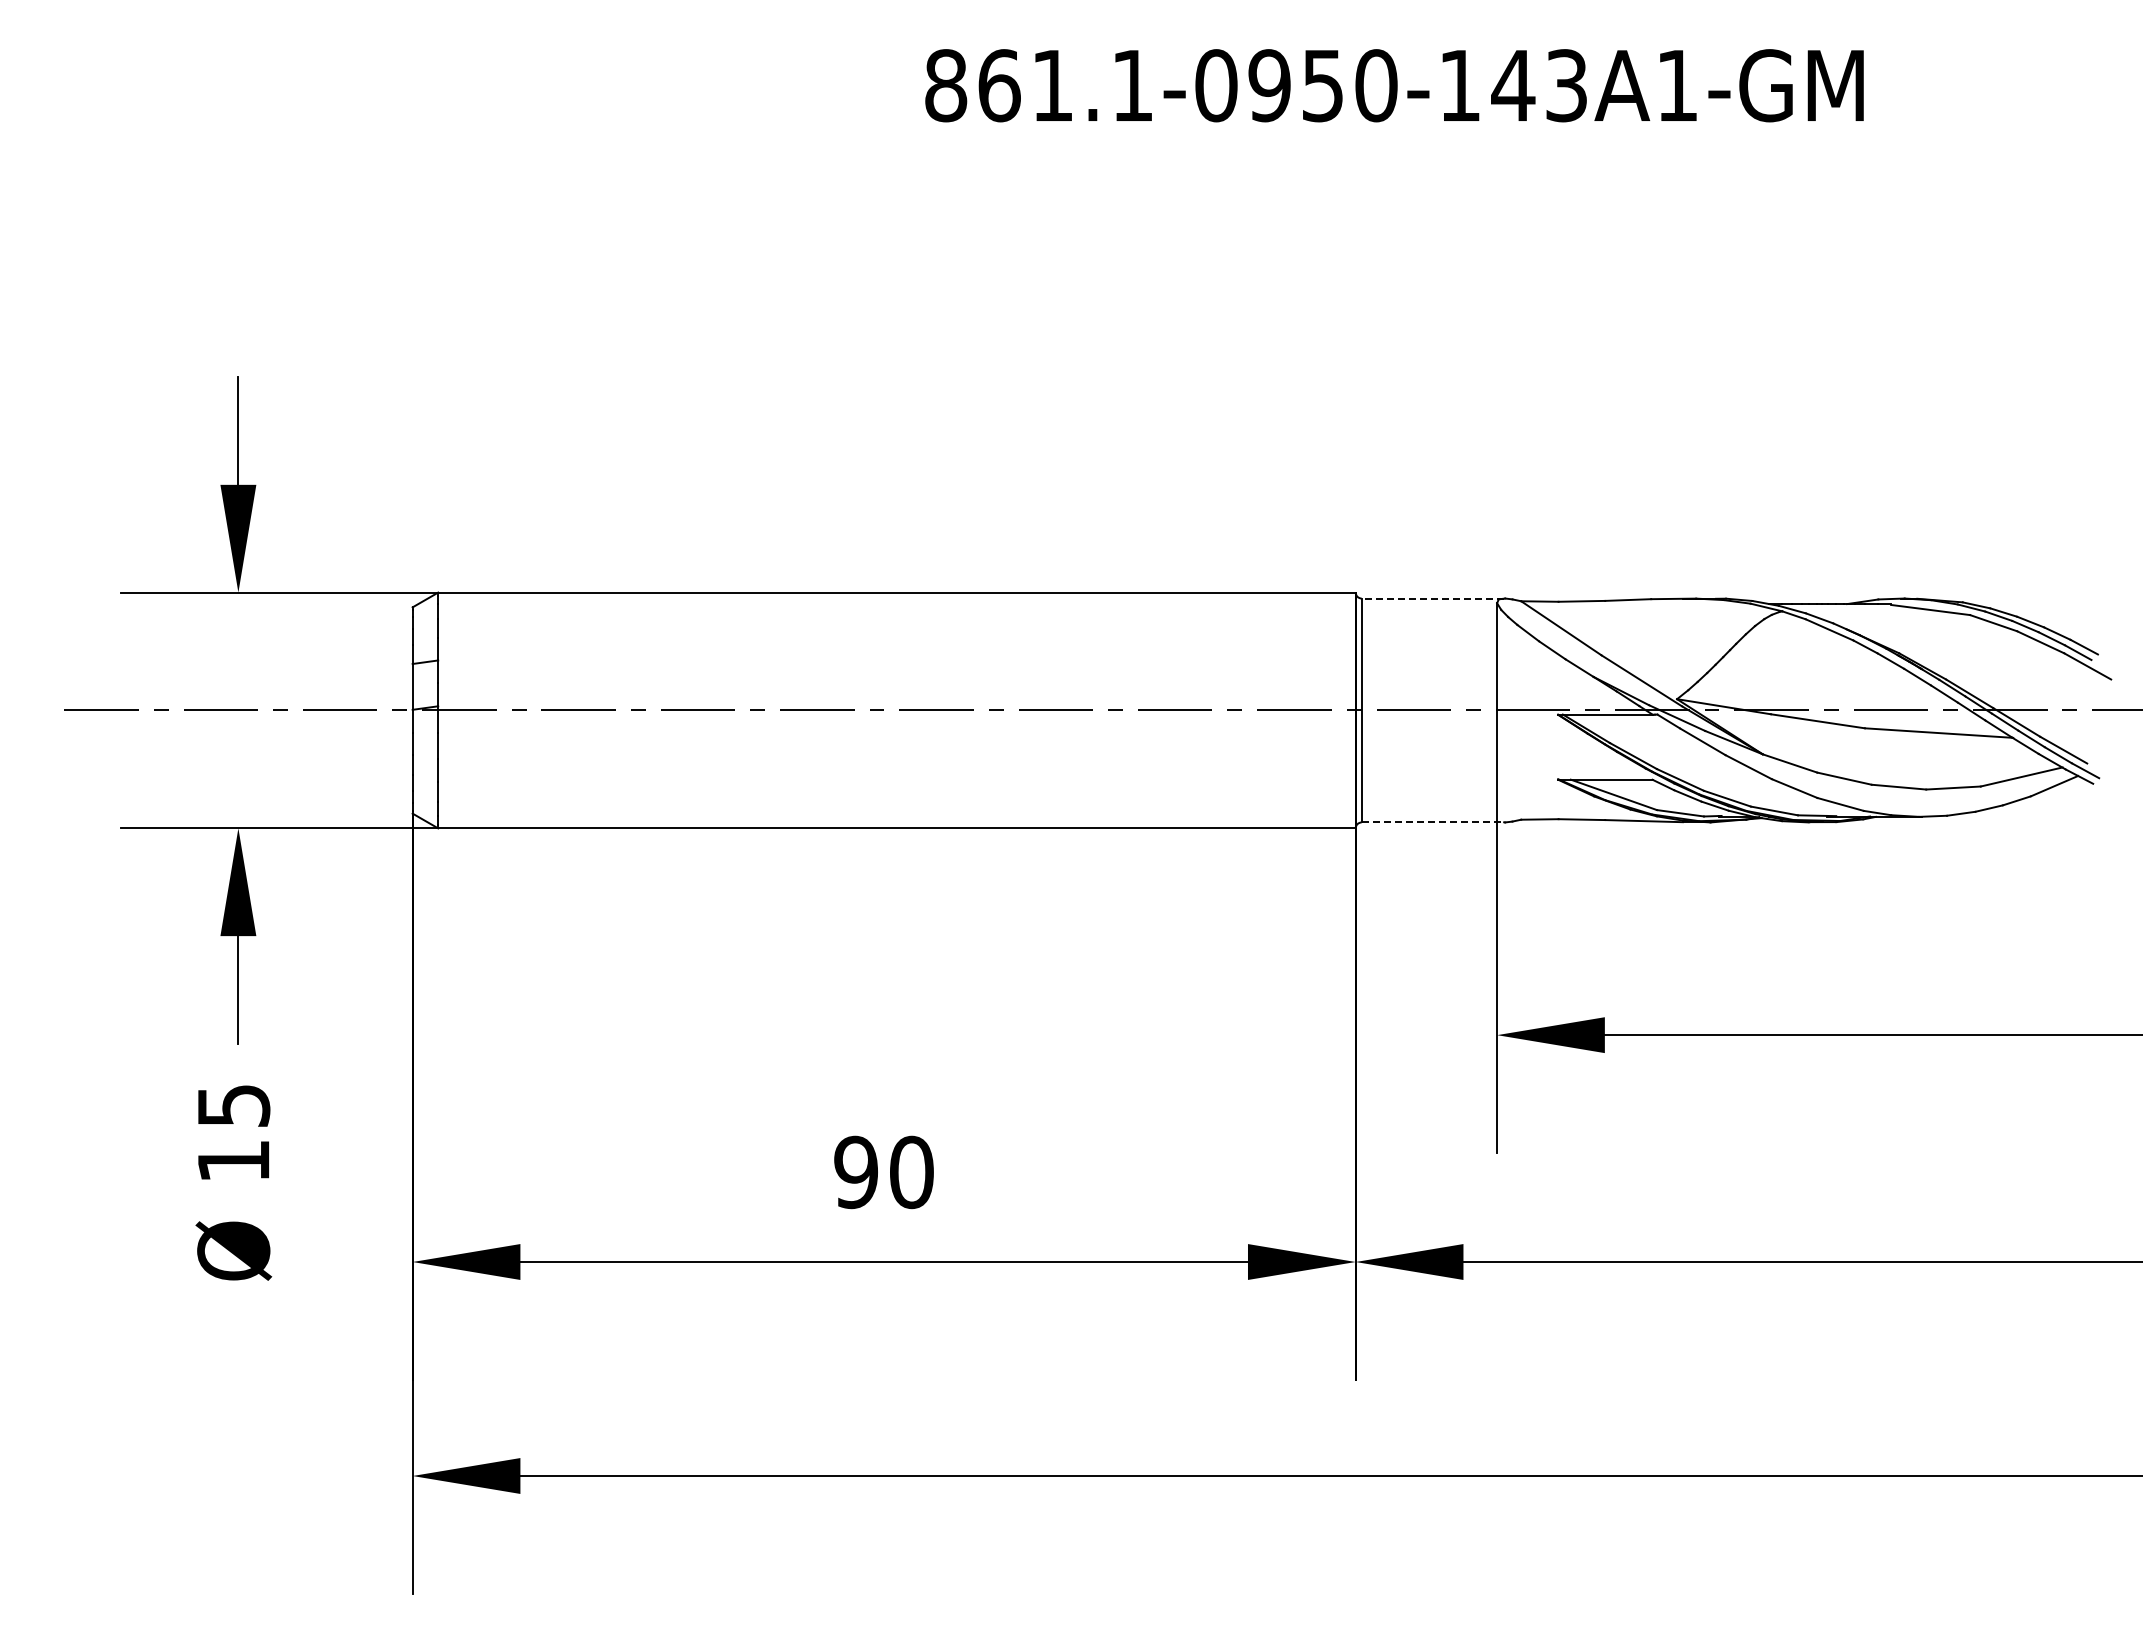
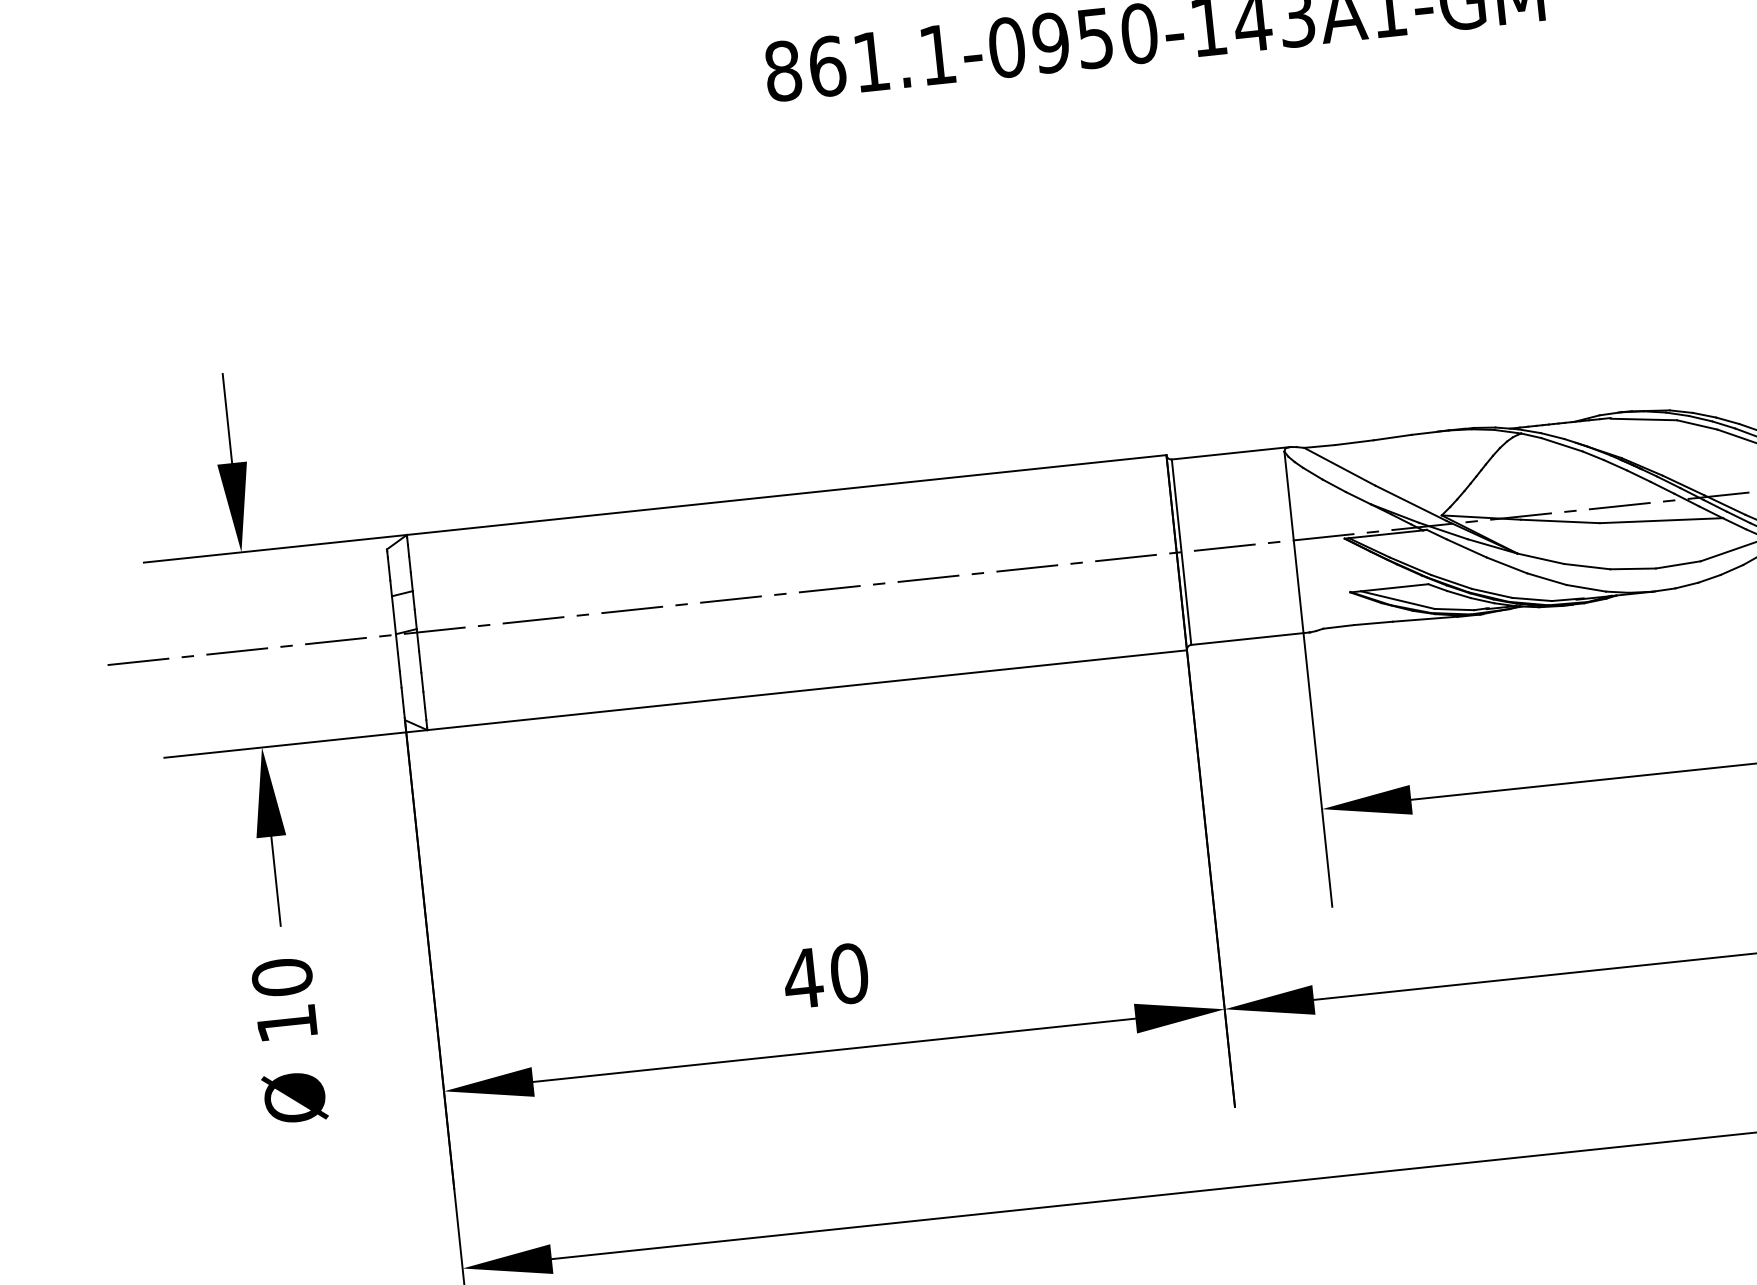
line: (1432, 598) -> (1230, 453), dashed -> solid
line: (1433, 822) -> (1250, 638), dashed -> solid
text: (233, 1105) -> (282, 977), 15 -> 10
text: (856, 1172) -> (803, 978), 90 -> 40

